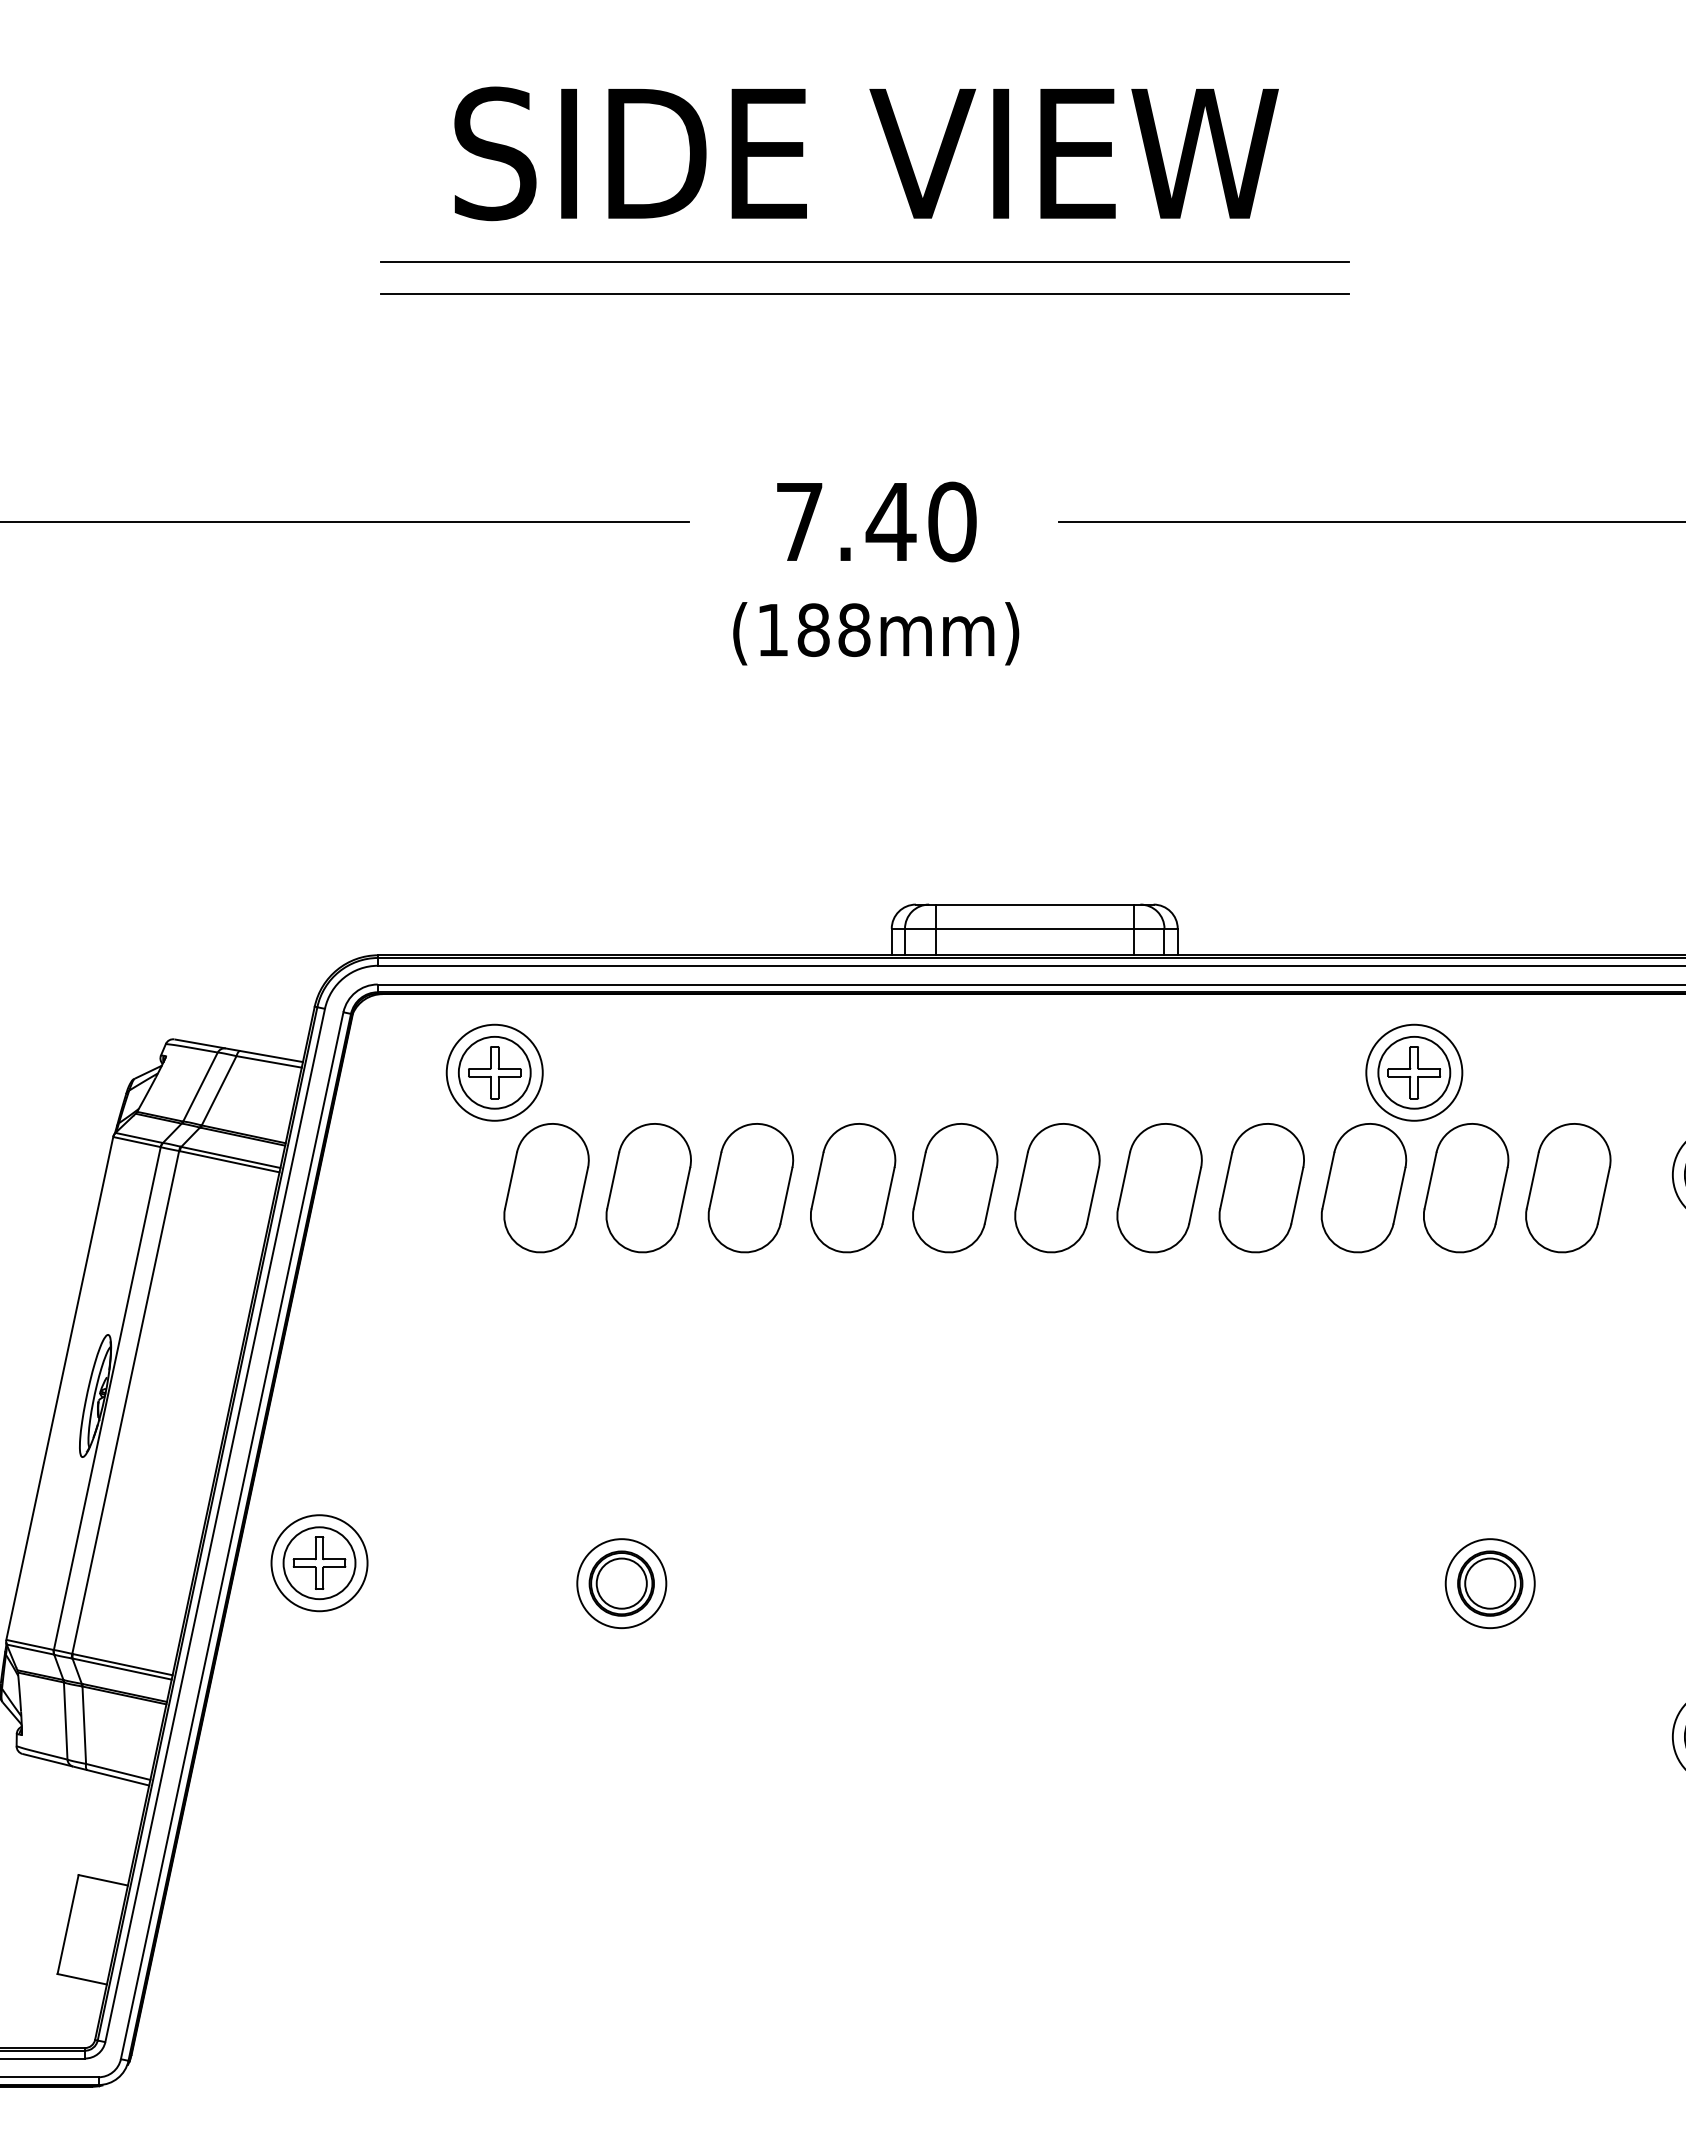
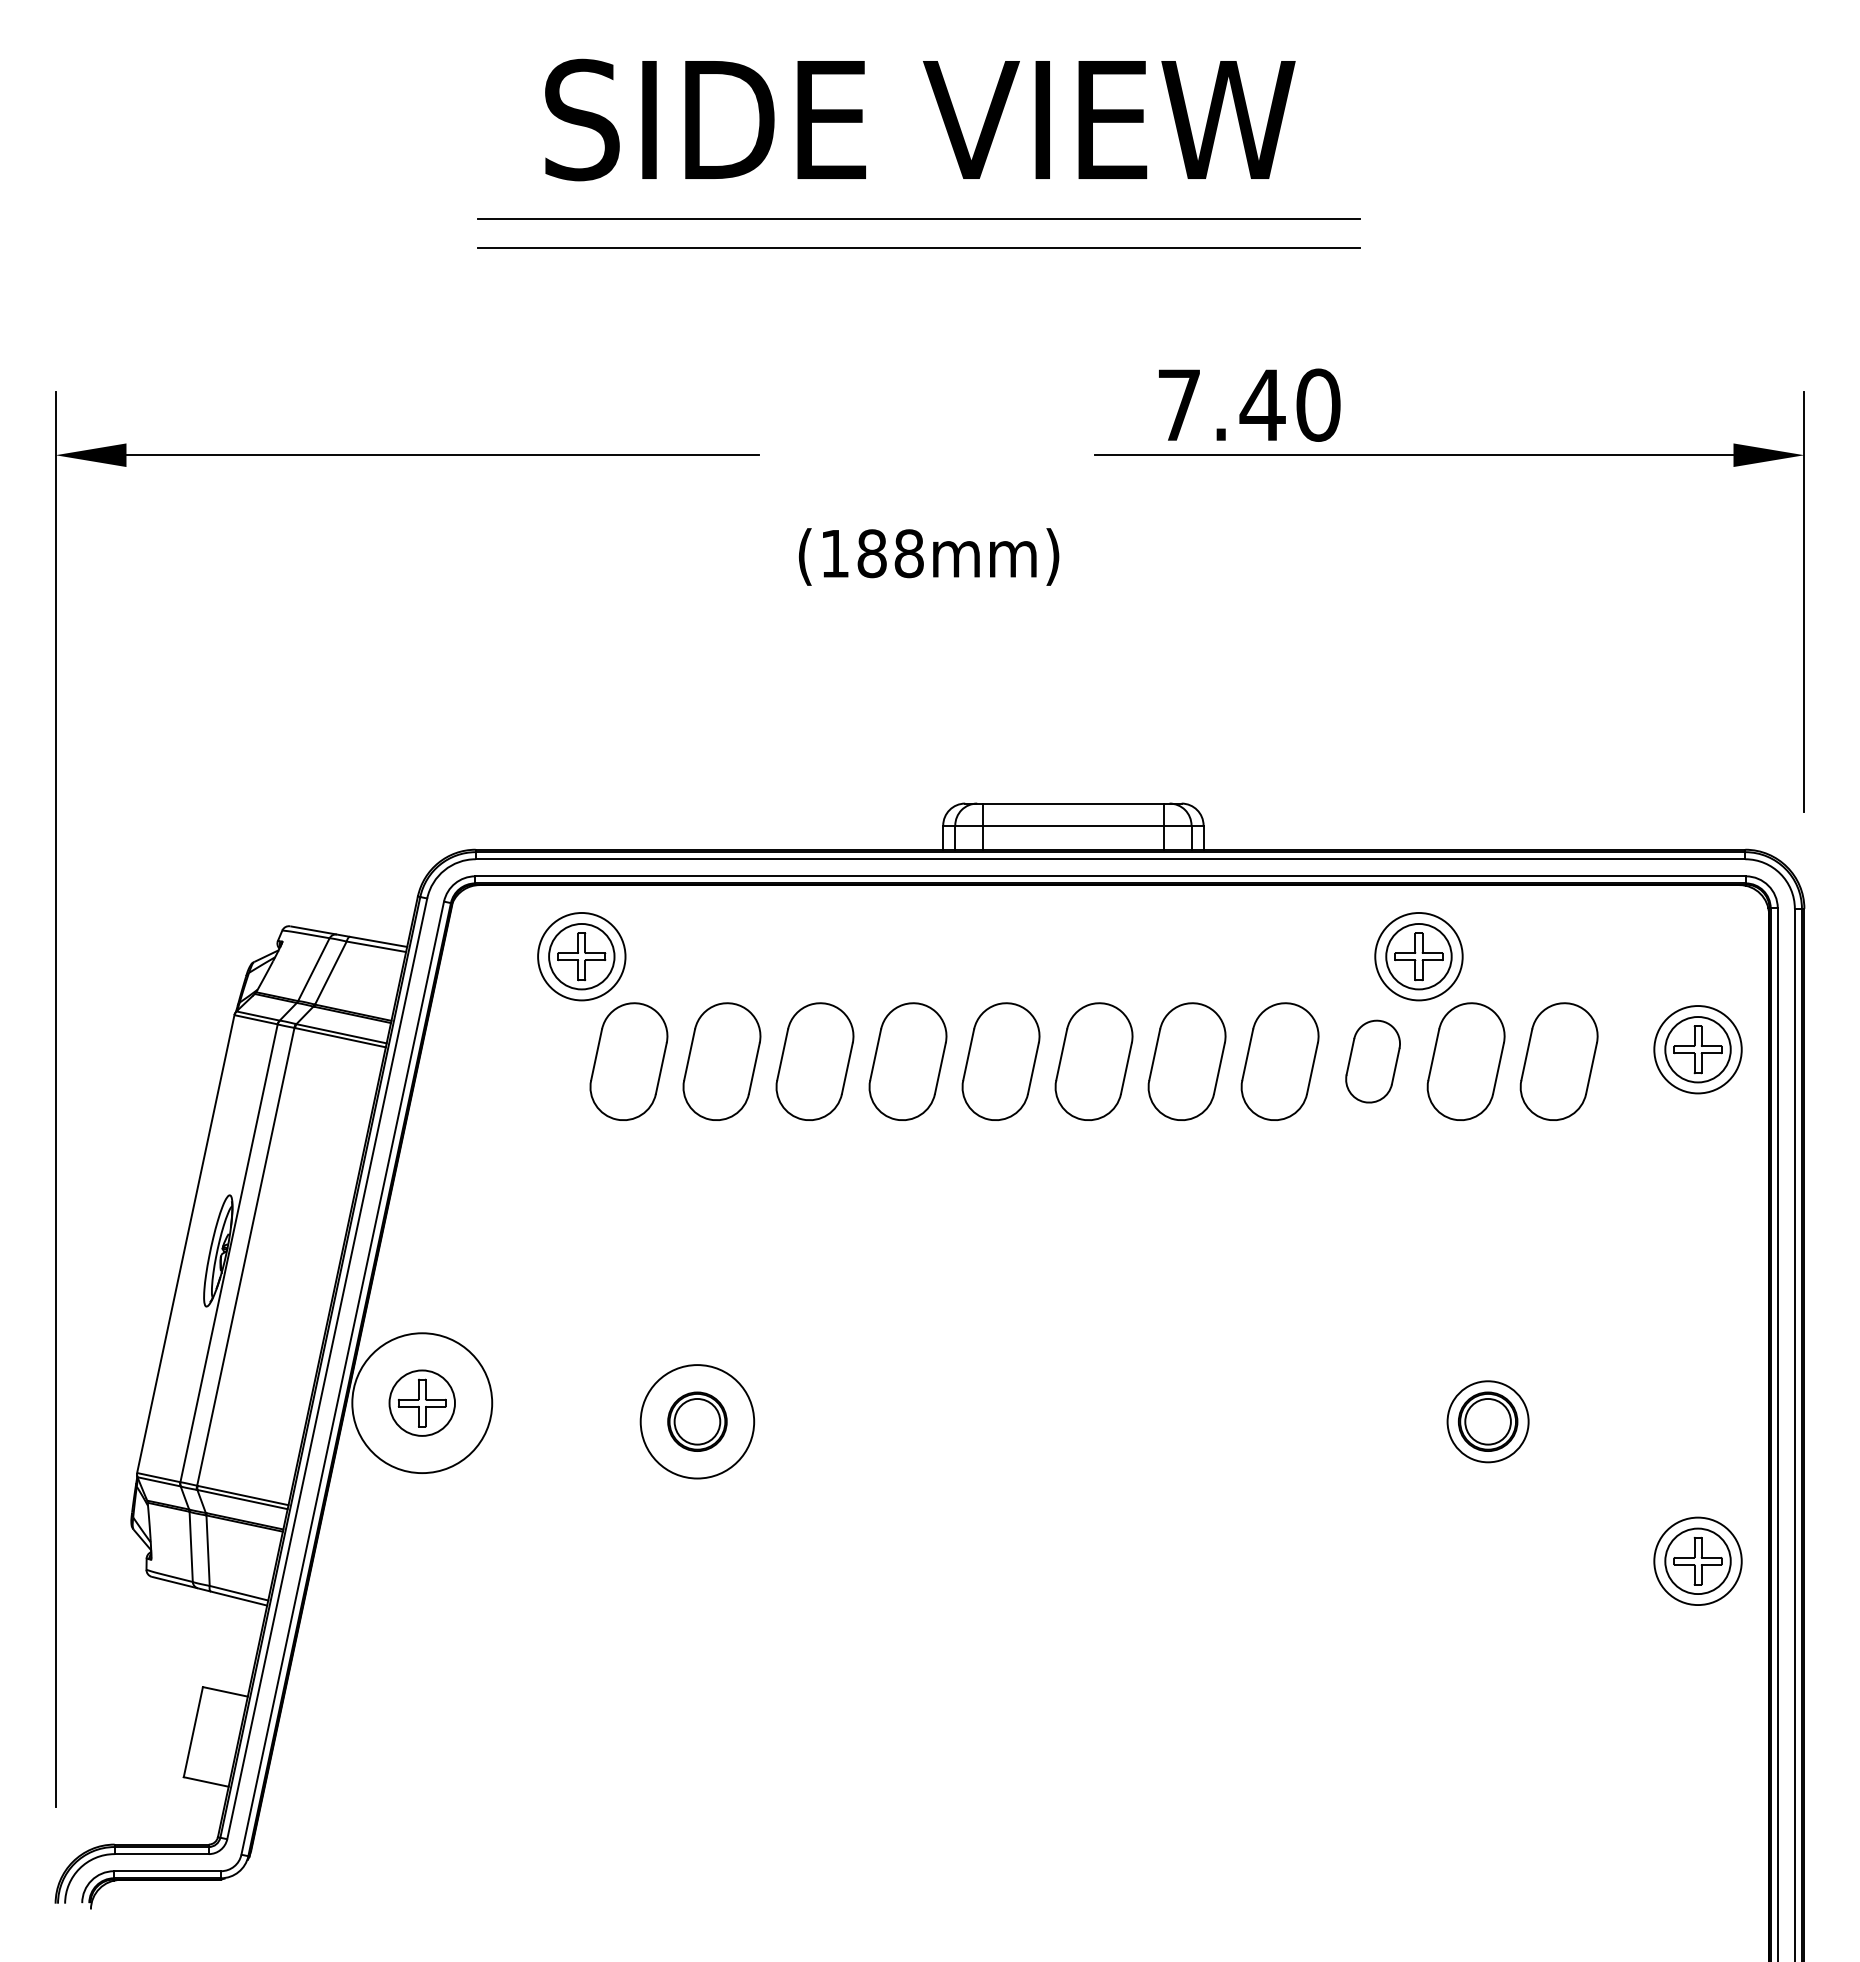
text: (876, 521) -> (1249, 404), moved
part: (1363, 1187) -> (1372, 1061), size x0.7
circle: (318, 1562) -> (421, 1402), size x1.6
circle: (620, 1583) -> (696, 1421), size x1.4

